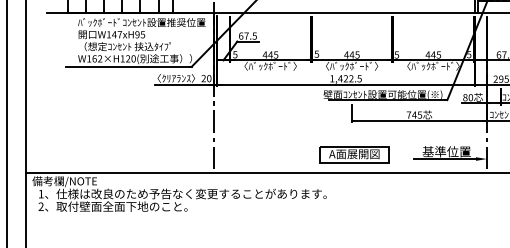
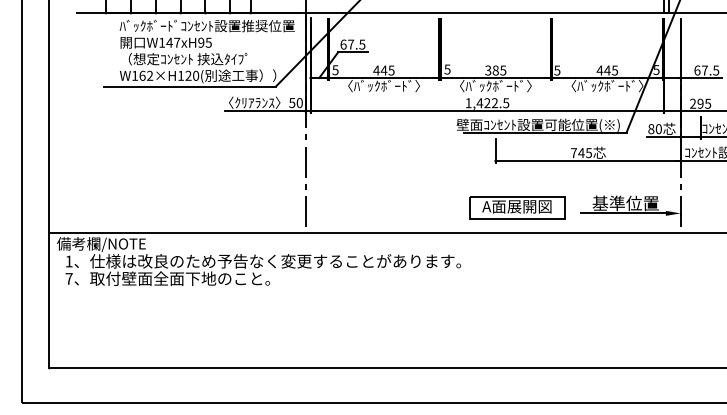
text: (348, 54) -> (491, 70), 445 -> 385
text: (203, 78) -> (292, 103), 20 -> 50
part: (354, 154) -> (517, 207), moved
text: (40, 206) -> (68, 278), 2 -> 7

